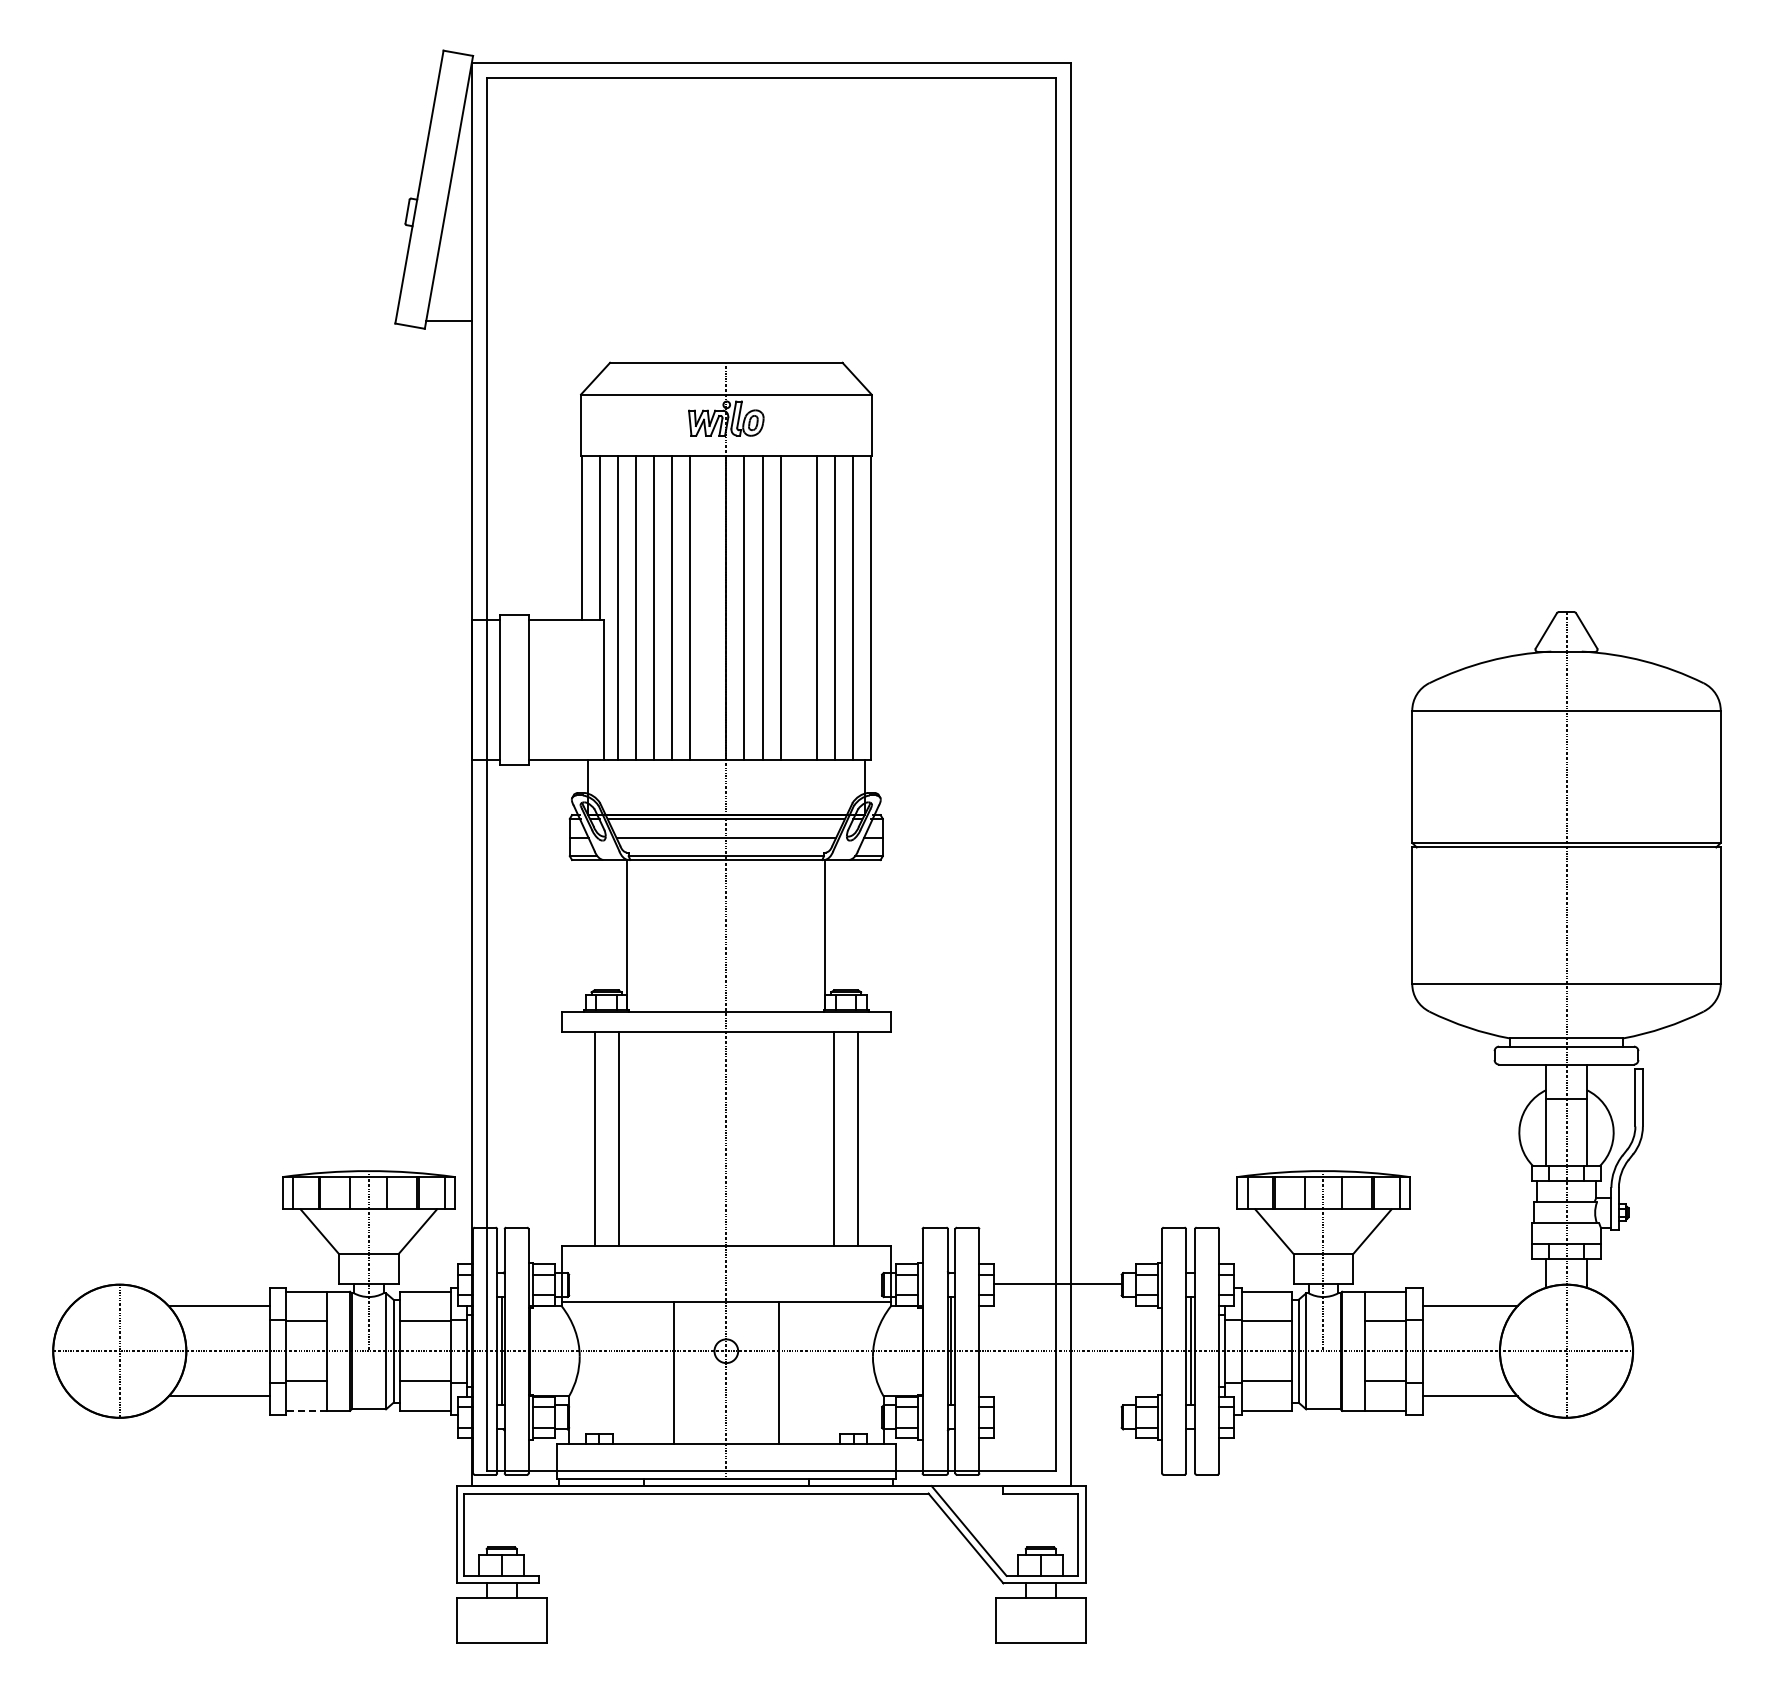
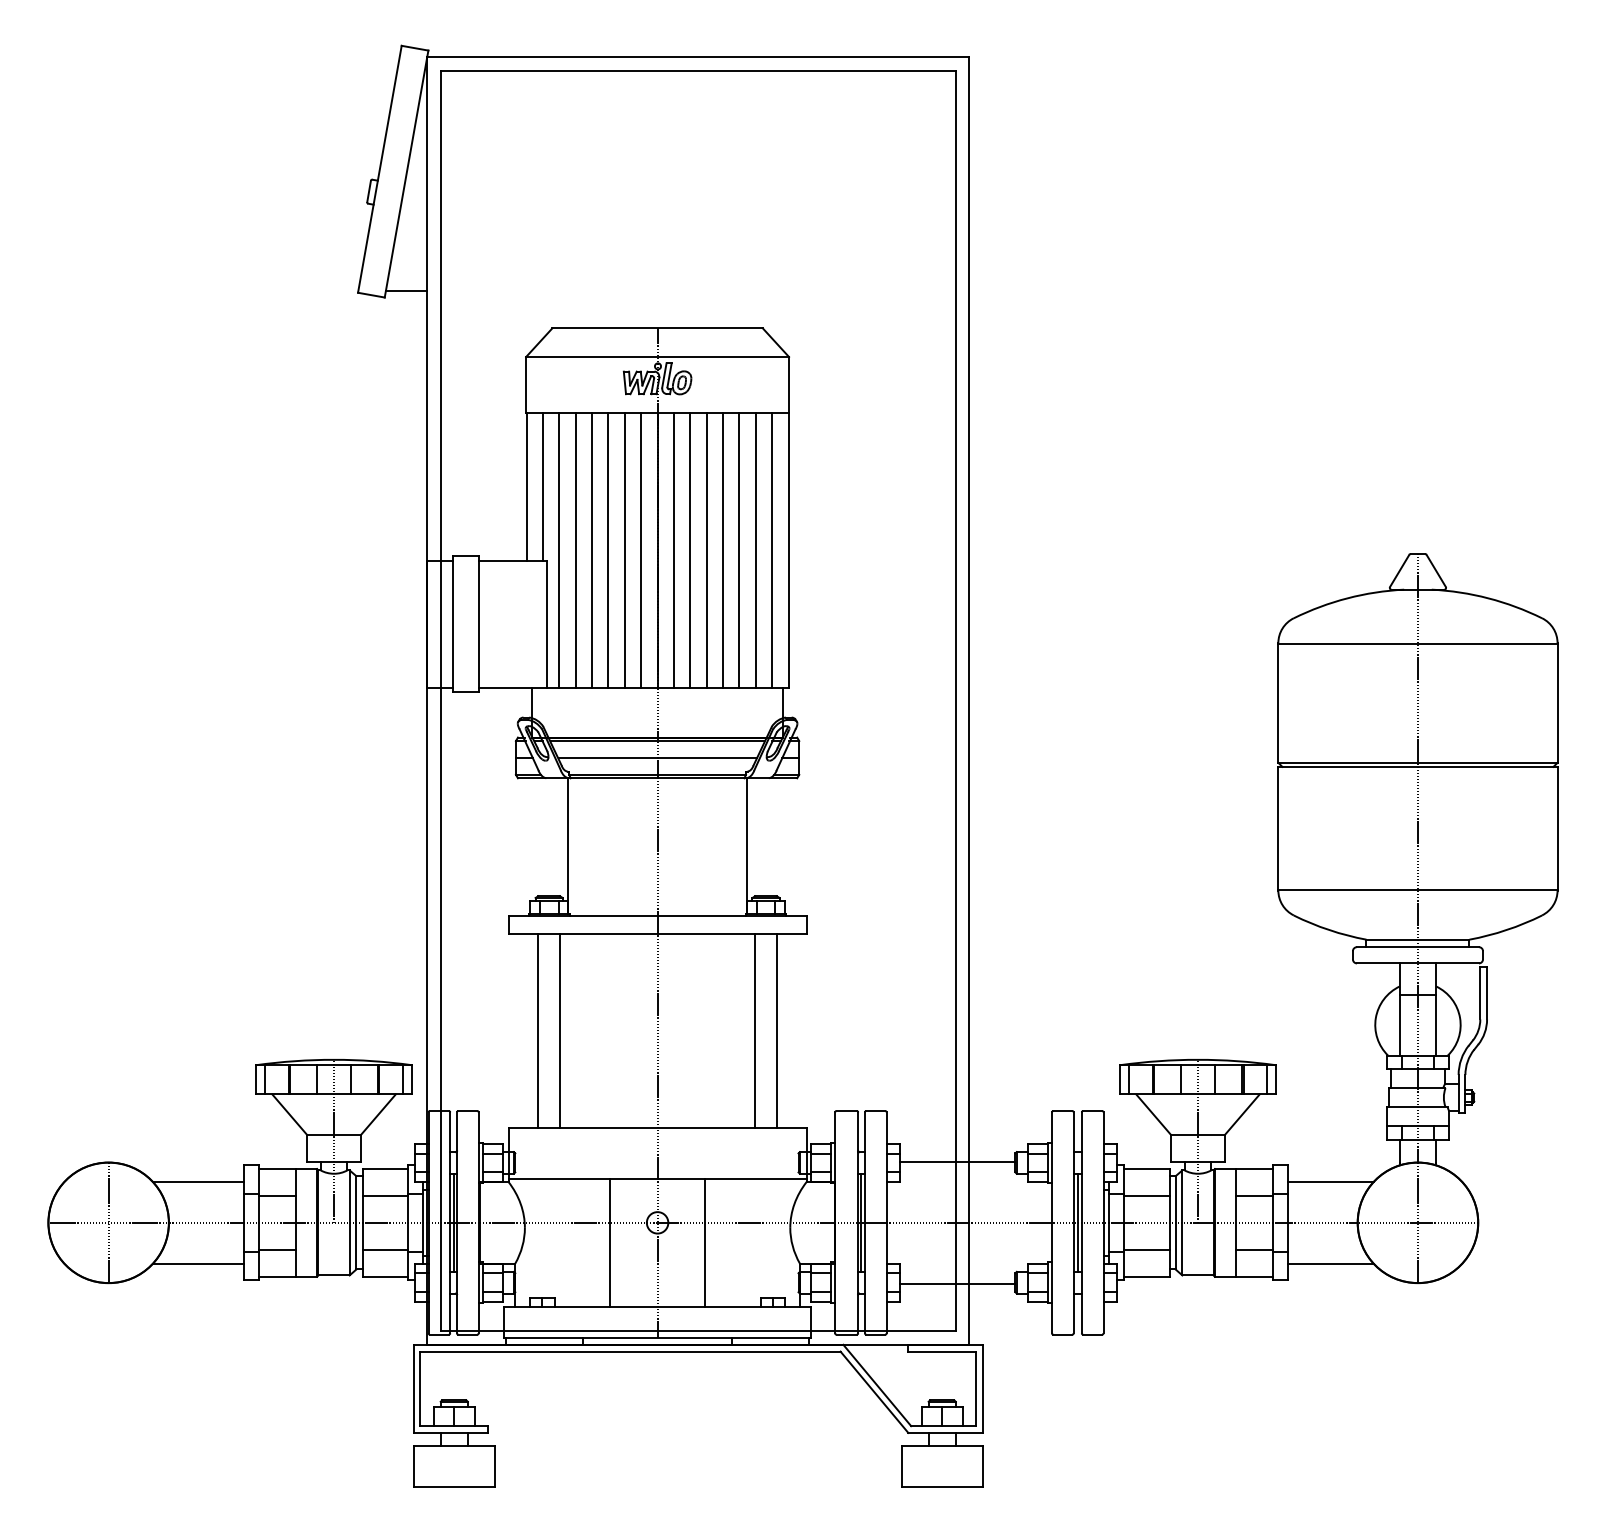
line: (708, 607) -> (641, 549), added
line: (798, 607) -> (722, 549), added
line: (305, 1410) -> (276, 1276), dashed -> solid
line: (1057, 1418) -> (957, 1283), added

